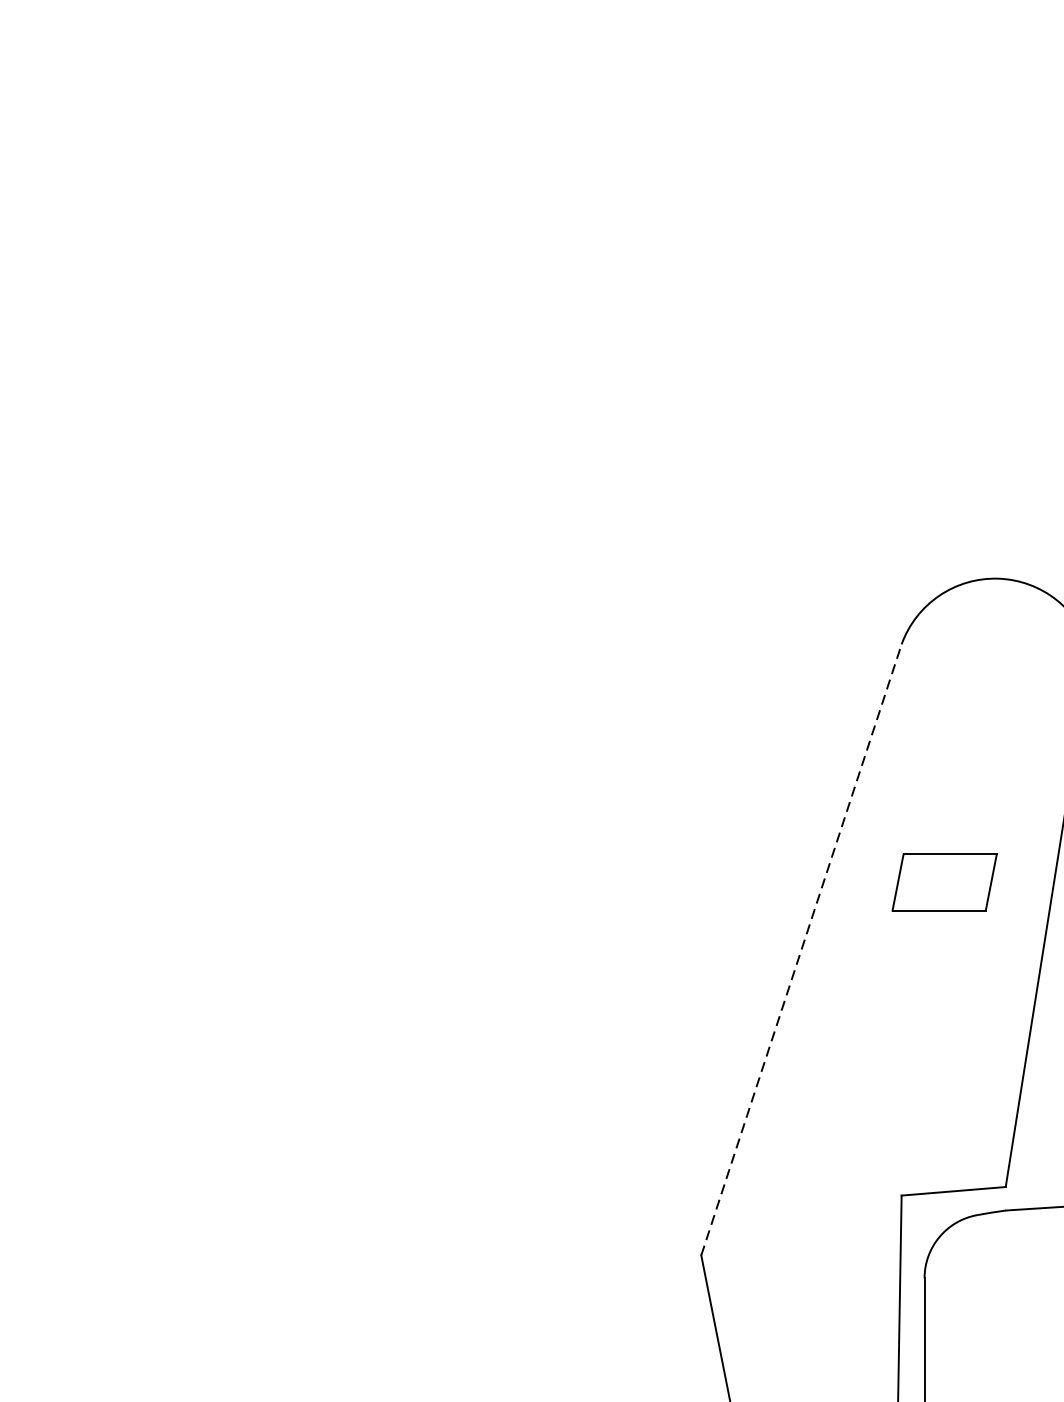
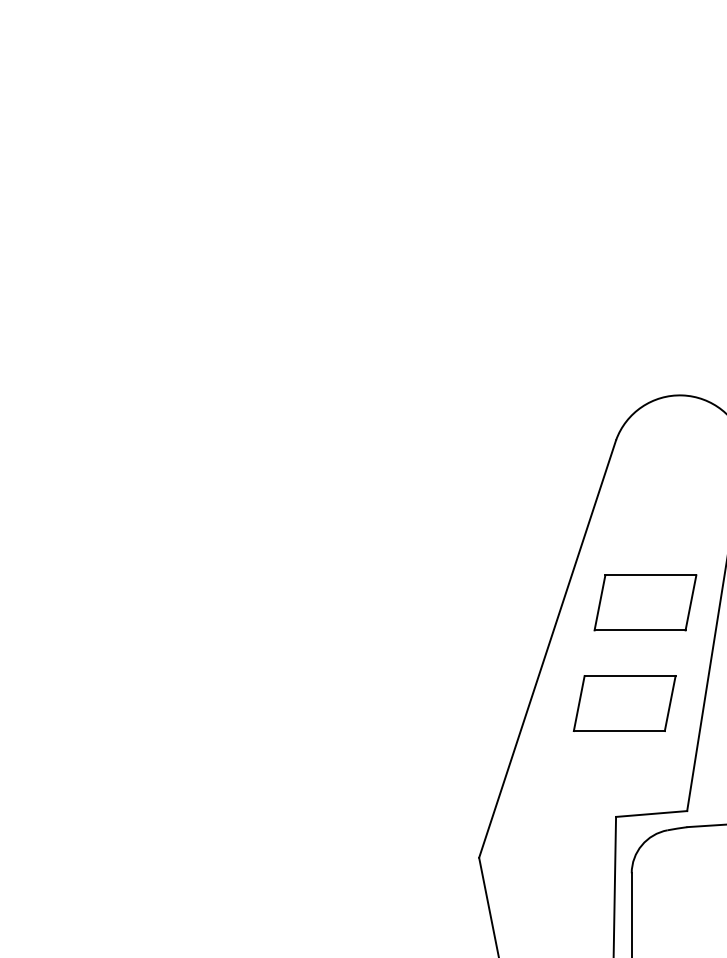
part: (944, 881) -> (645, 602), size x1.43
line: (801, 950) -> (547, 649), dashed -> solid
part: (913, 1029) -> (624, 703), added

